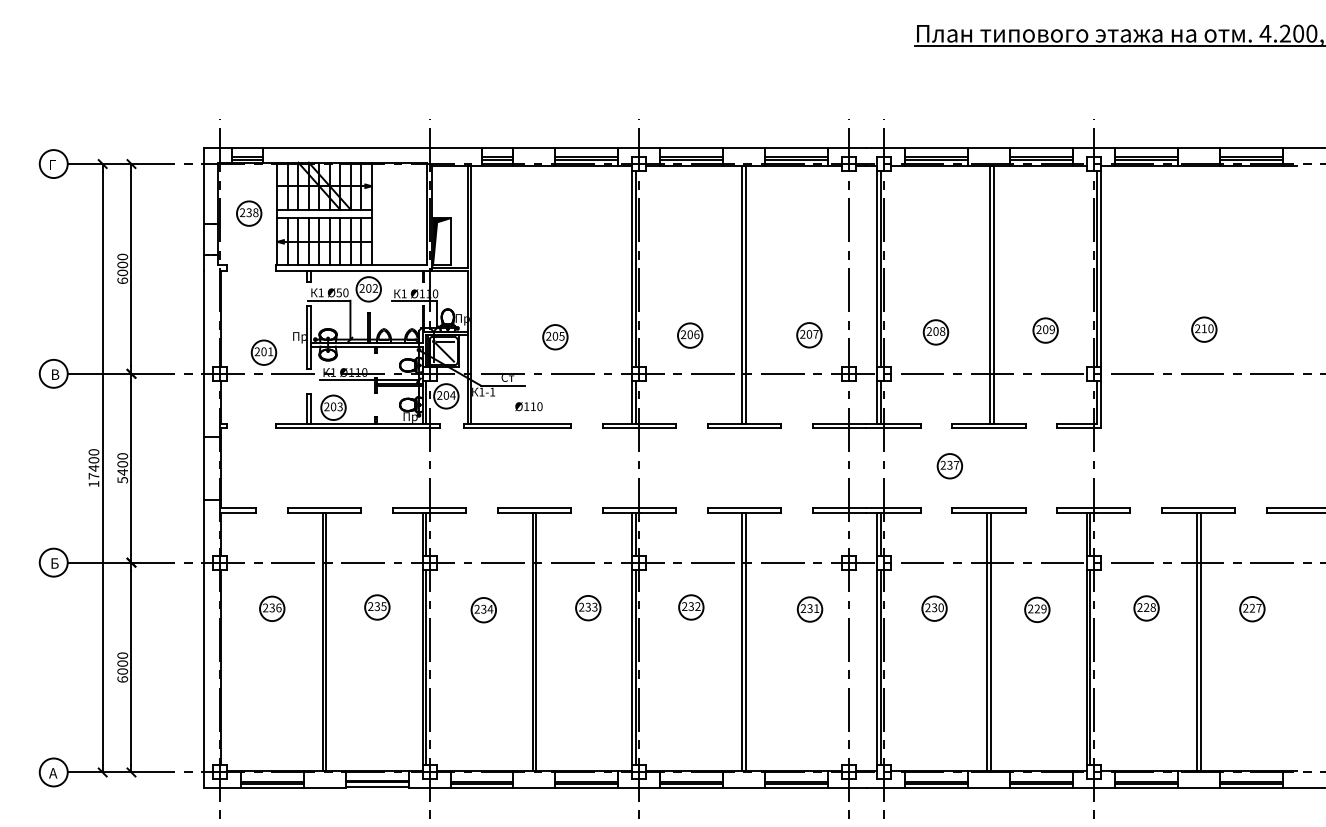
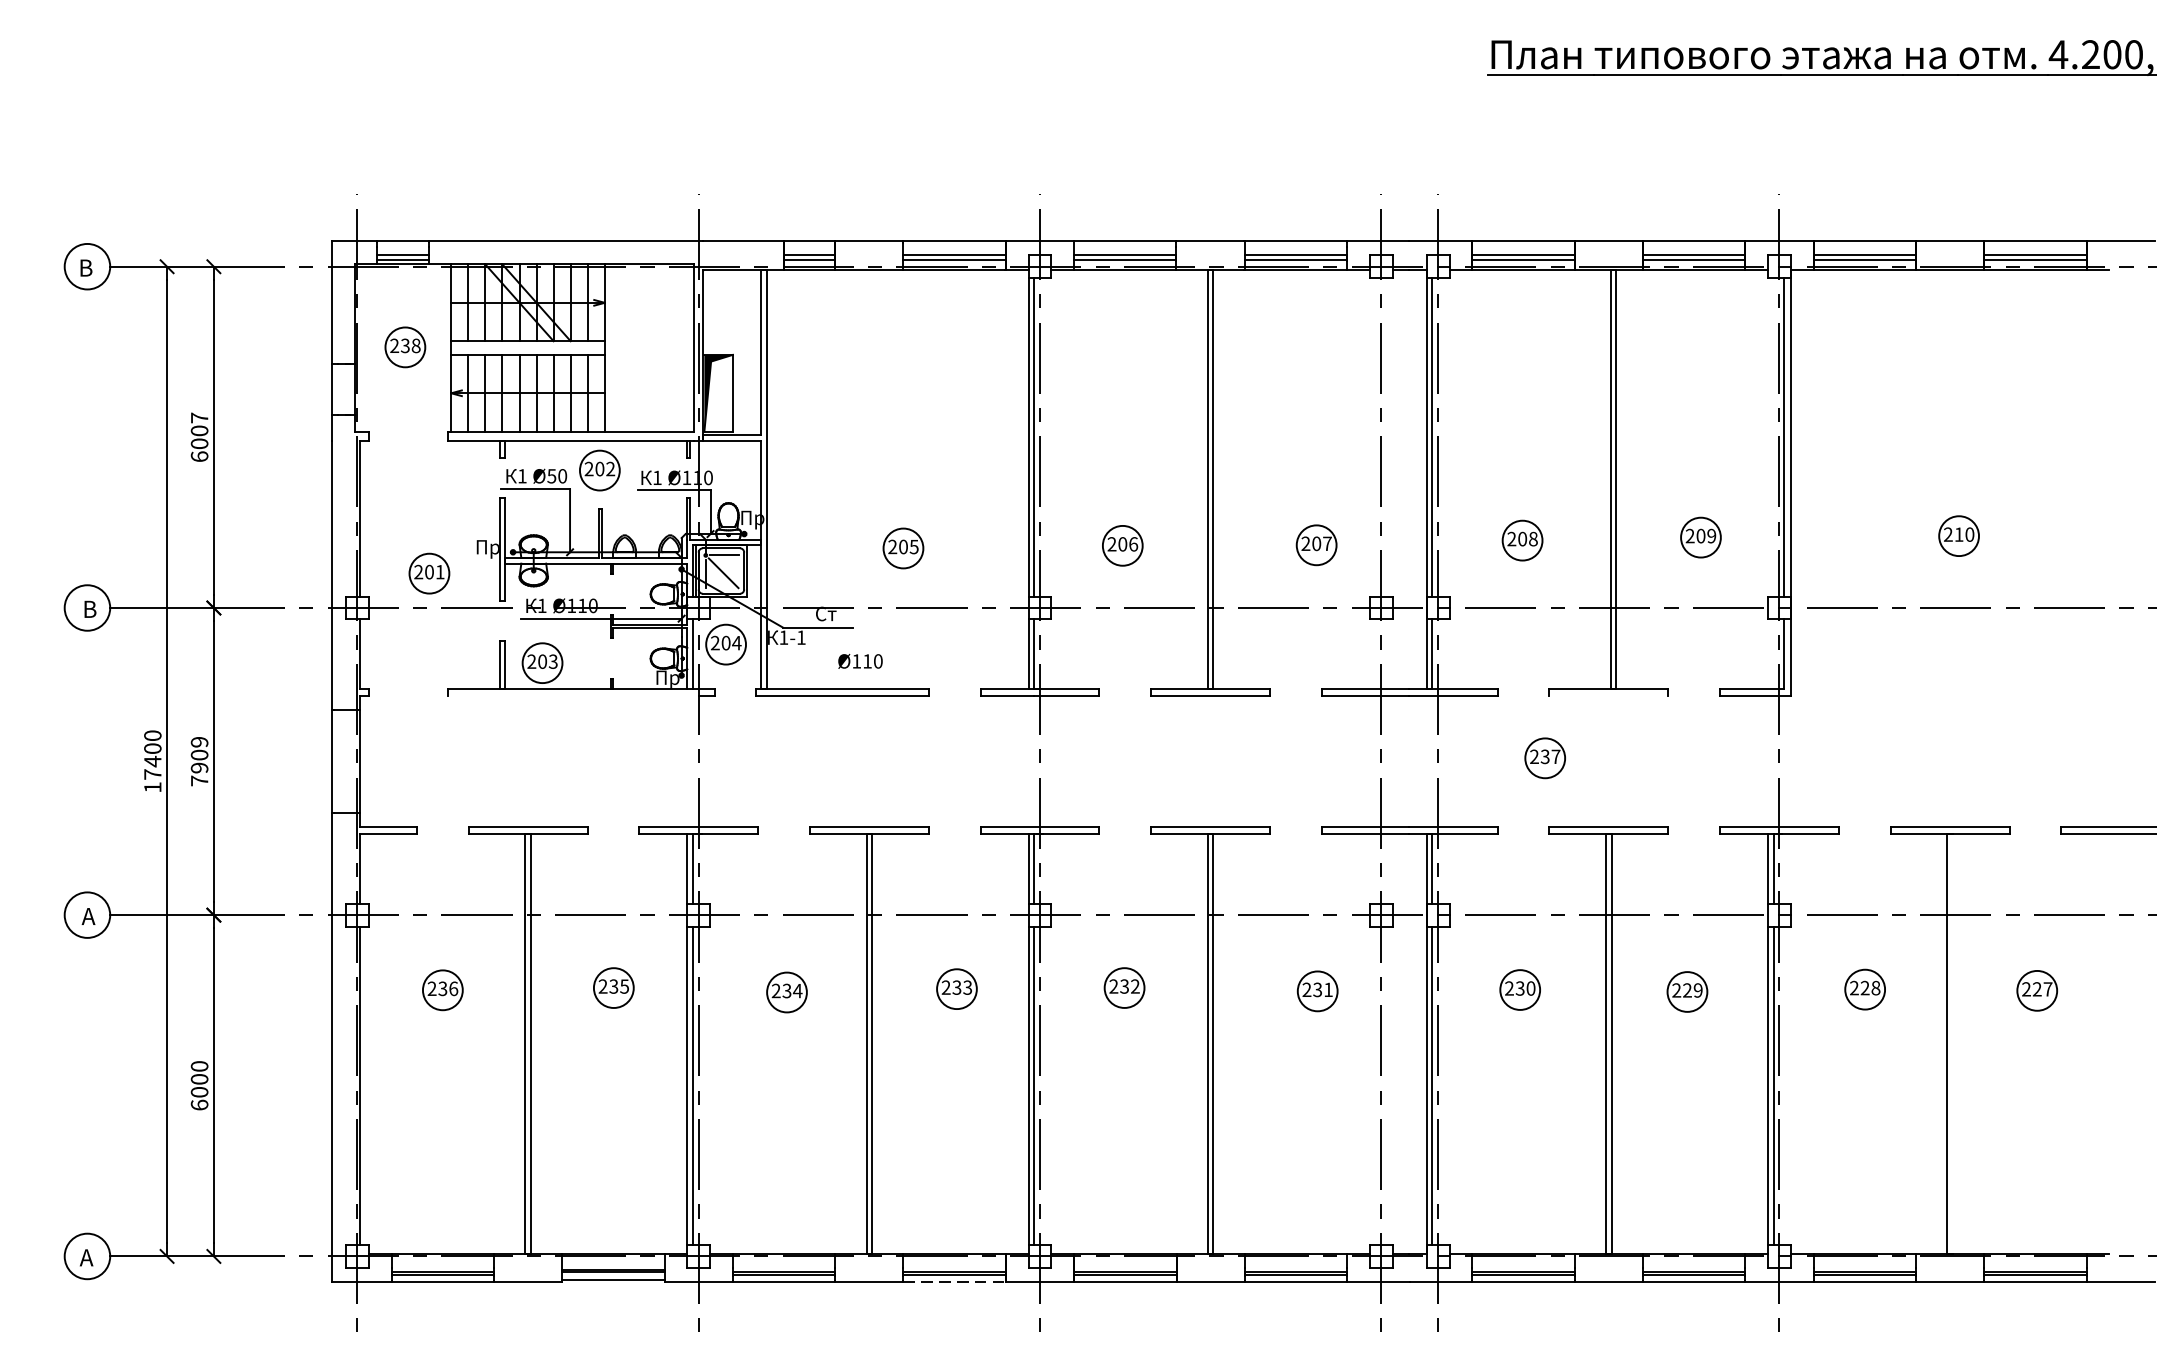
text: (52, 164) -> (85, 267), Г -> В
text: (122, 256) -> (199, 417), 6000 -> 6007
line: (352, 428) -> (573, 696), removed
line: (988, 428) -> (1607, 696), removed
text: (122, 468) -> (199, 761), 5400 -> 7909
text: (54, 563) -> (88, 916), Б -> А
line: (1200, 641) -> (1952, 1043), removed
line: (587, 788) -> (955, 1282), solid -> dashed

